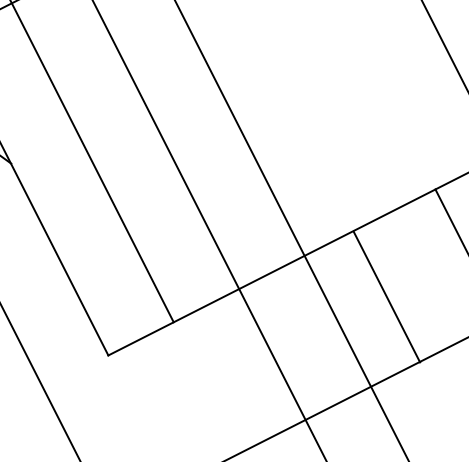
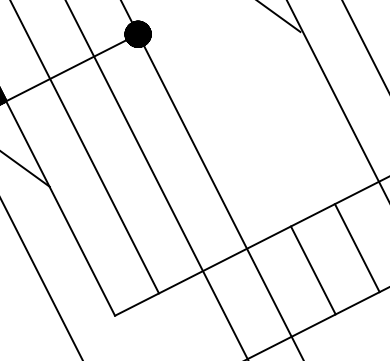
line: (385, 297) -> (312, 270), moved

